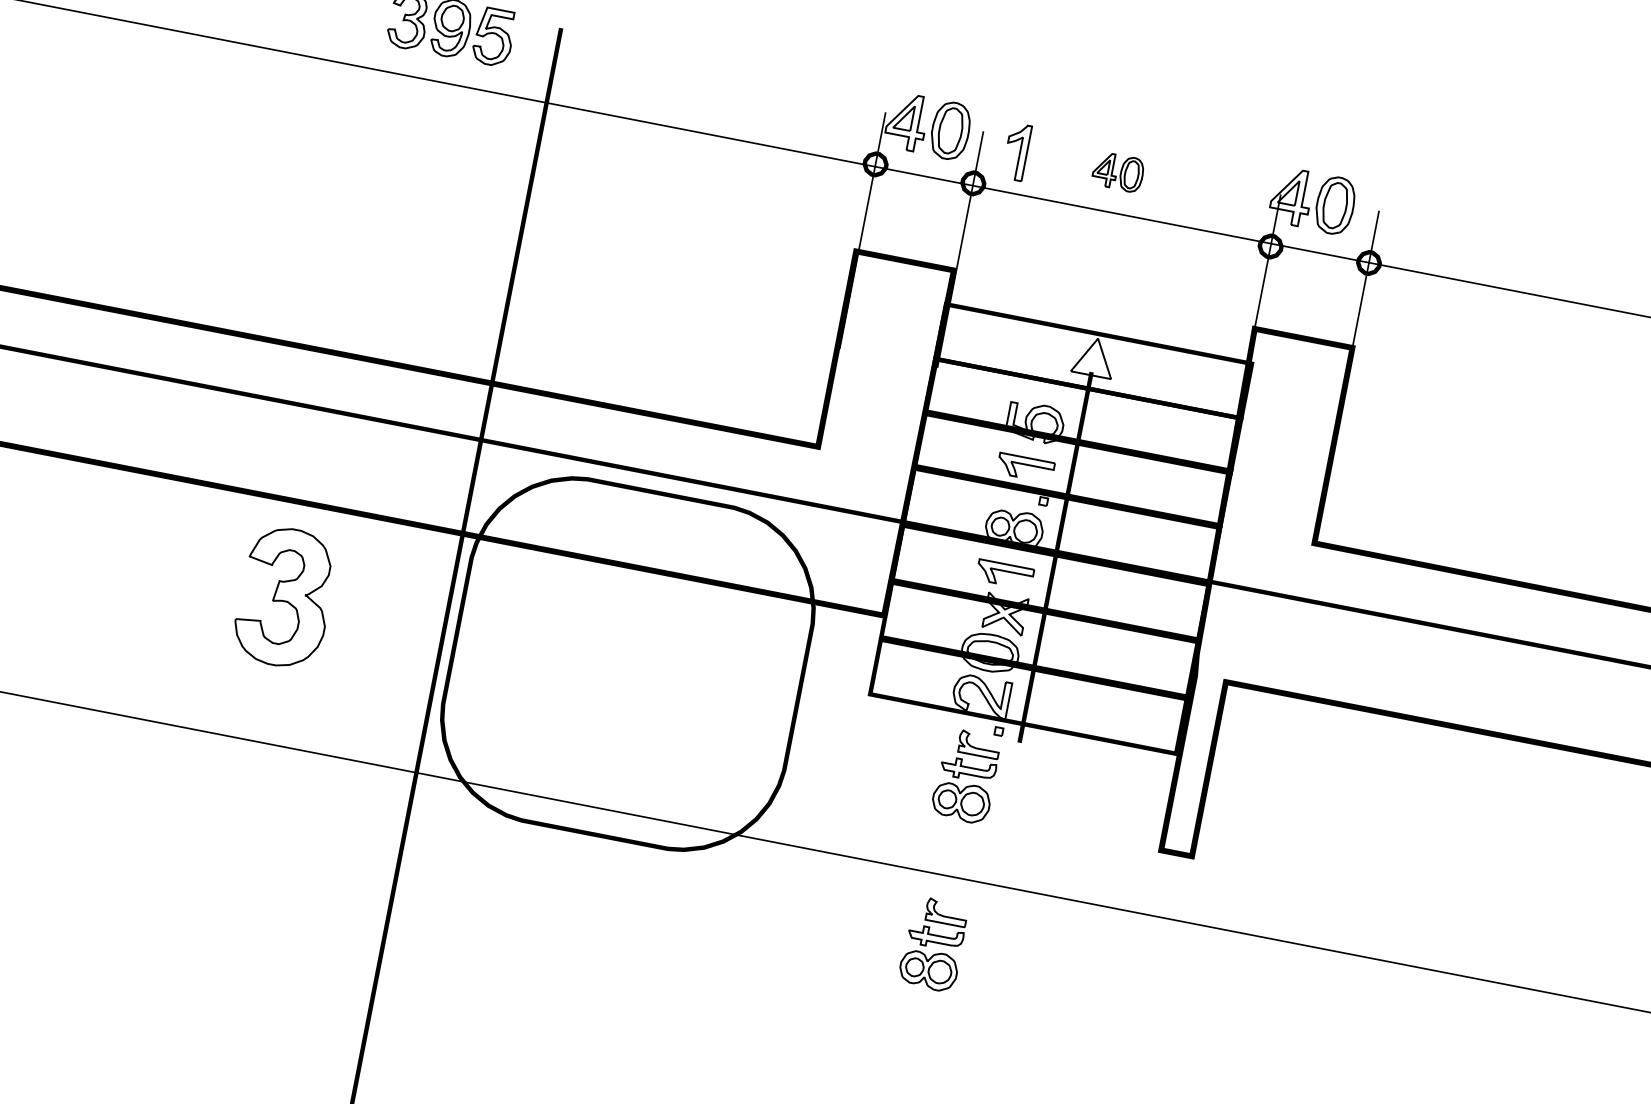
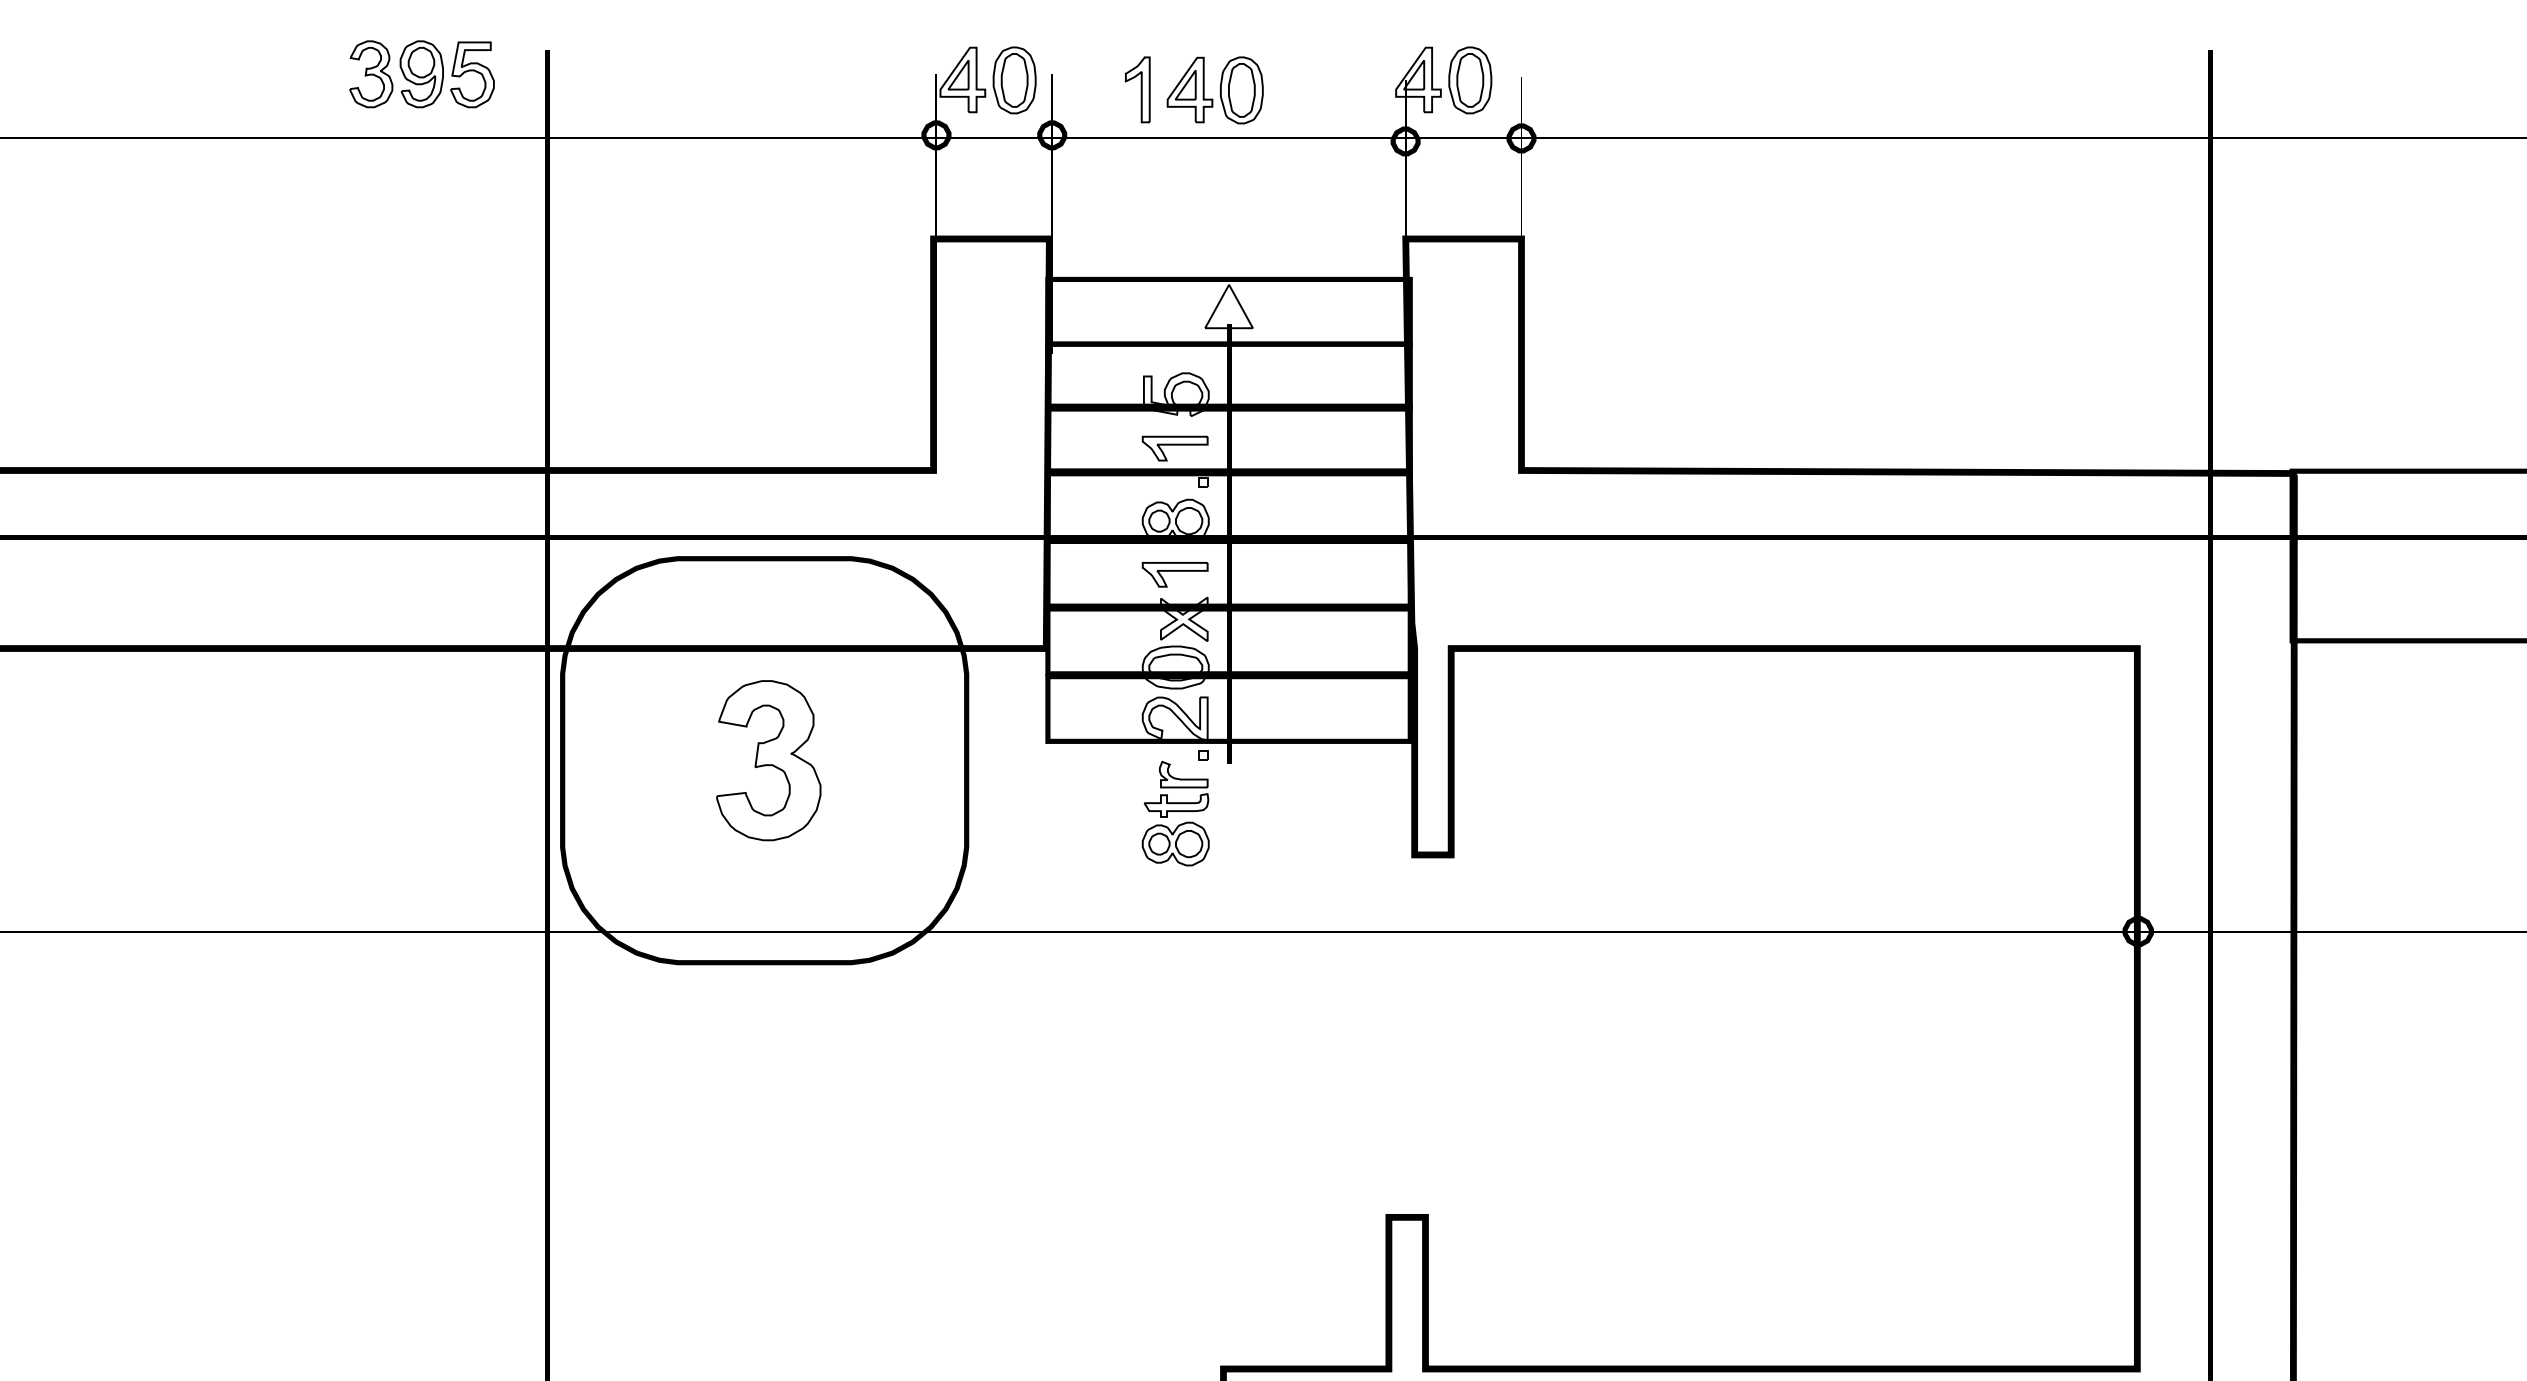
part: (1016, 151) -> (1137, 89), moved
part: (1117, 172) -> (1214, 90), size x1.67
part: (285, 597) -> (768, 760), moved
part: (933, 944) -> (1175, 1012), removed

